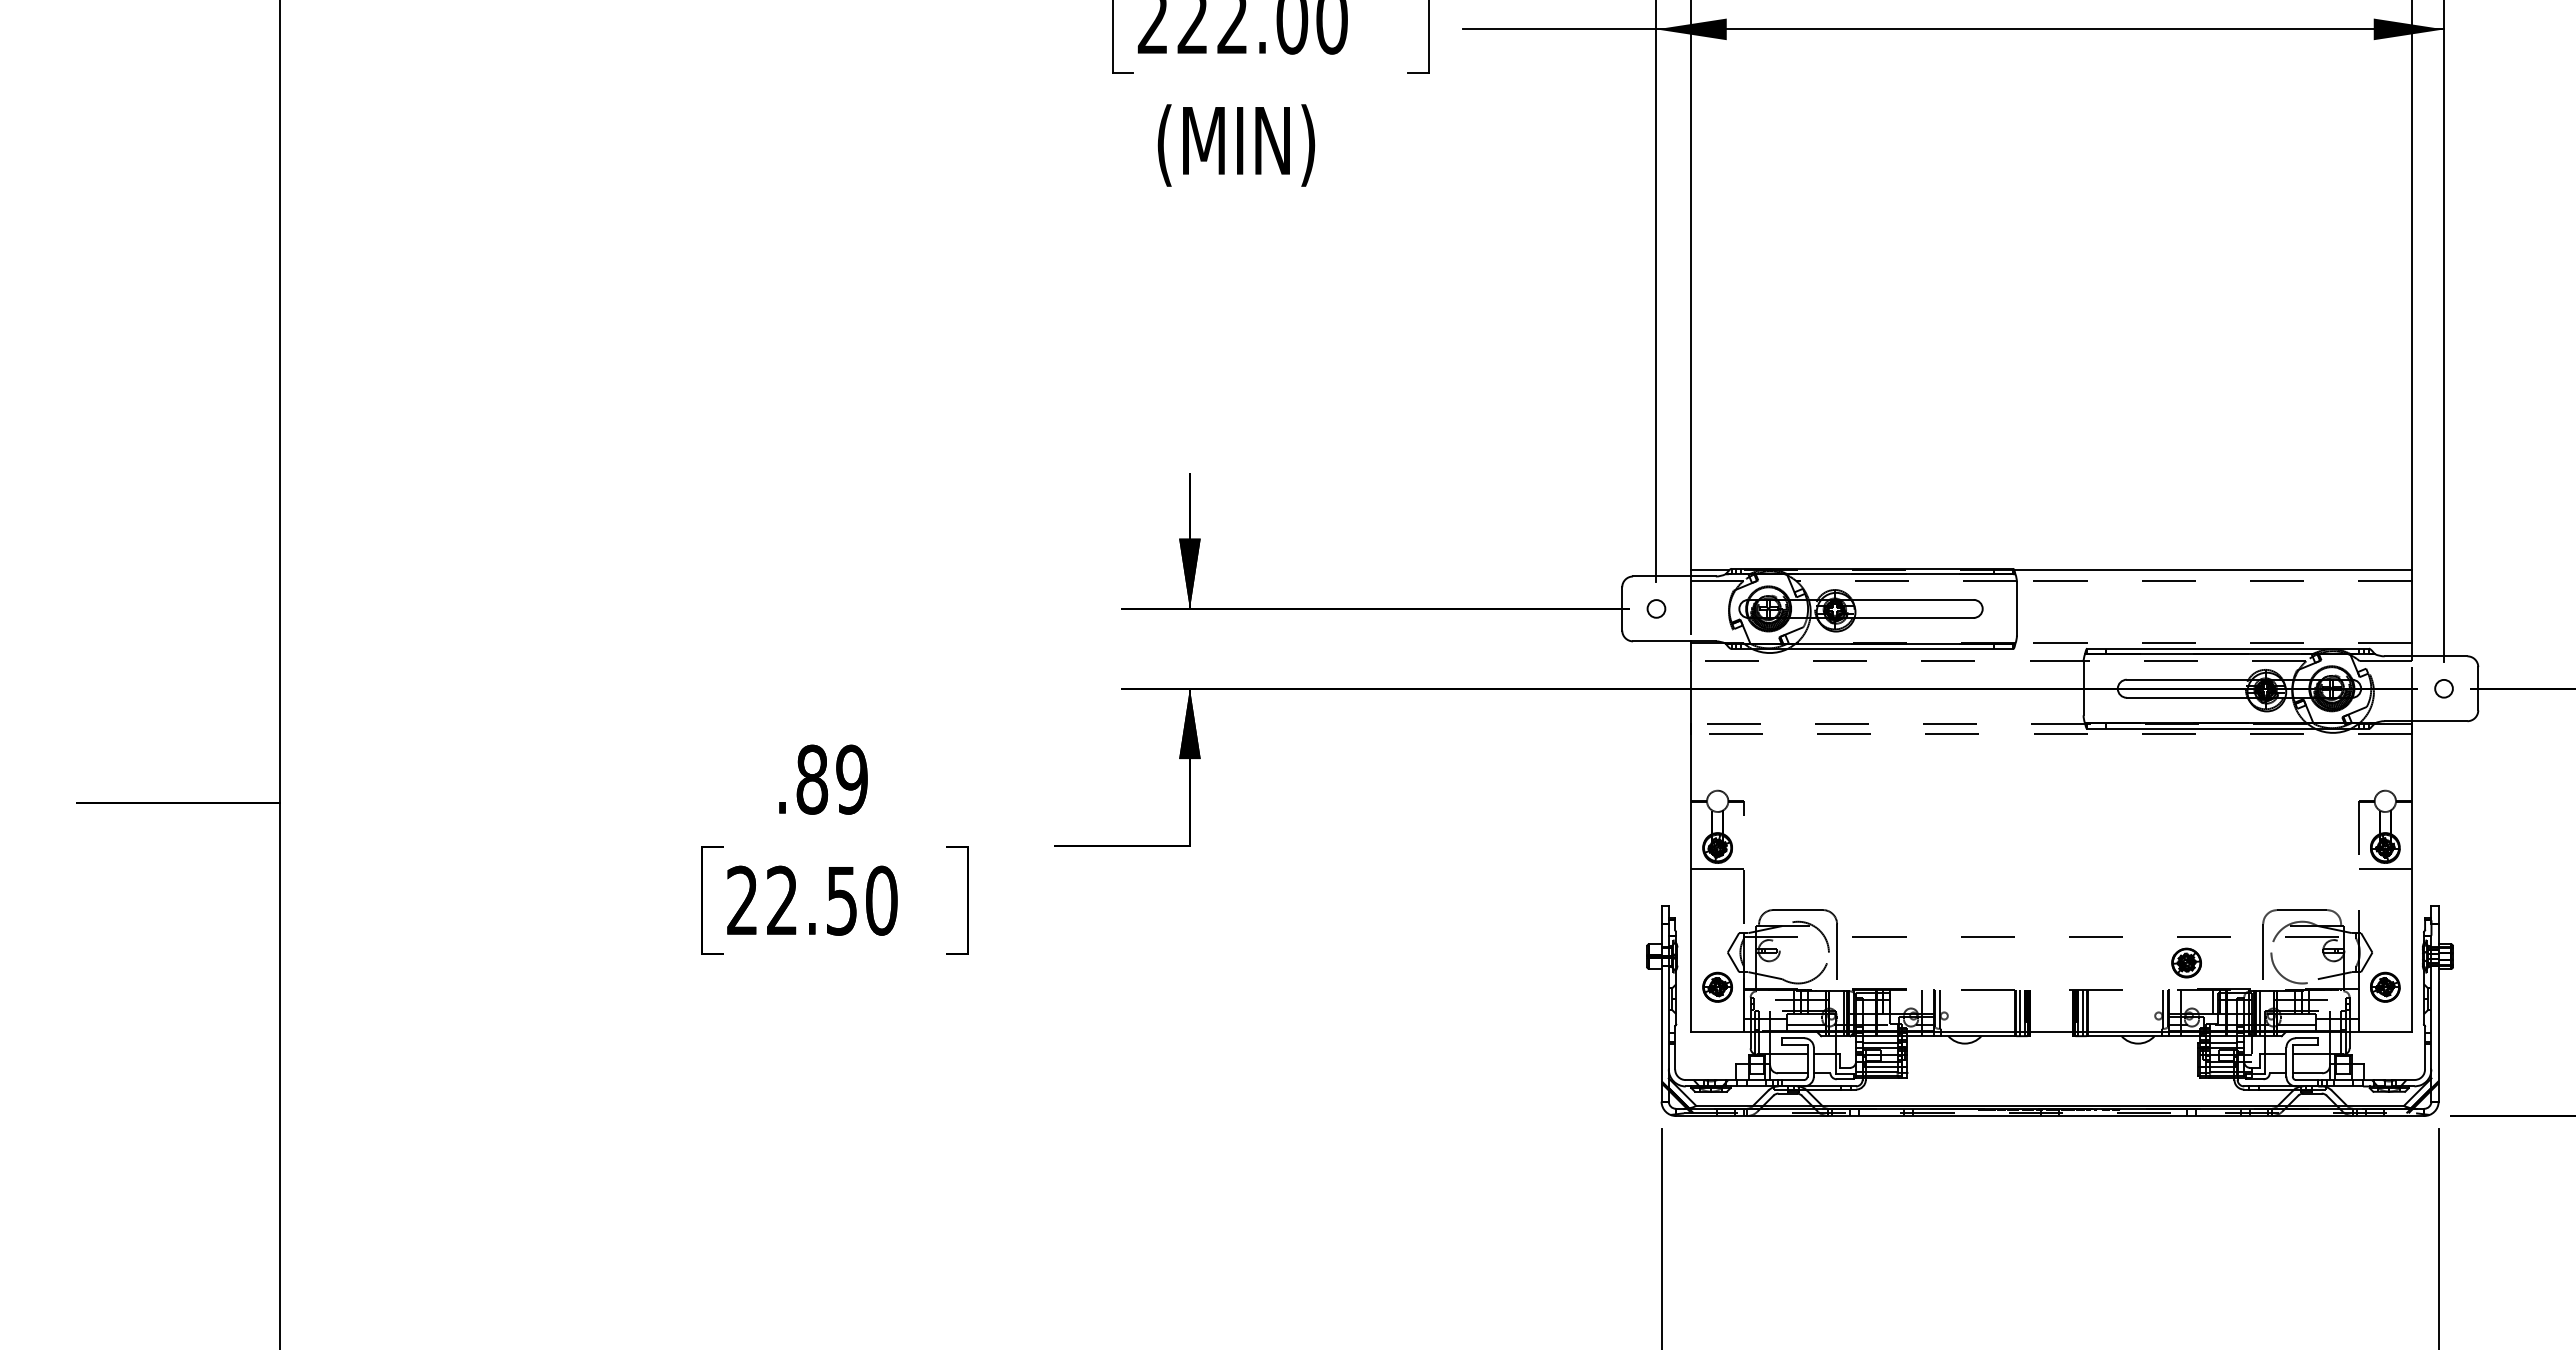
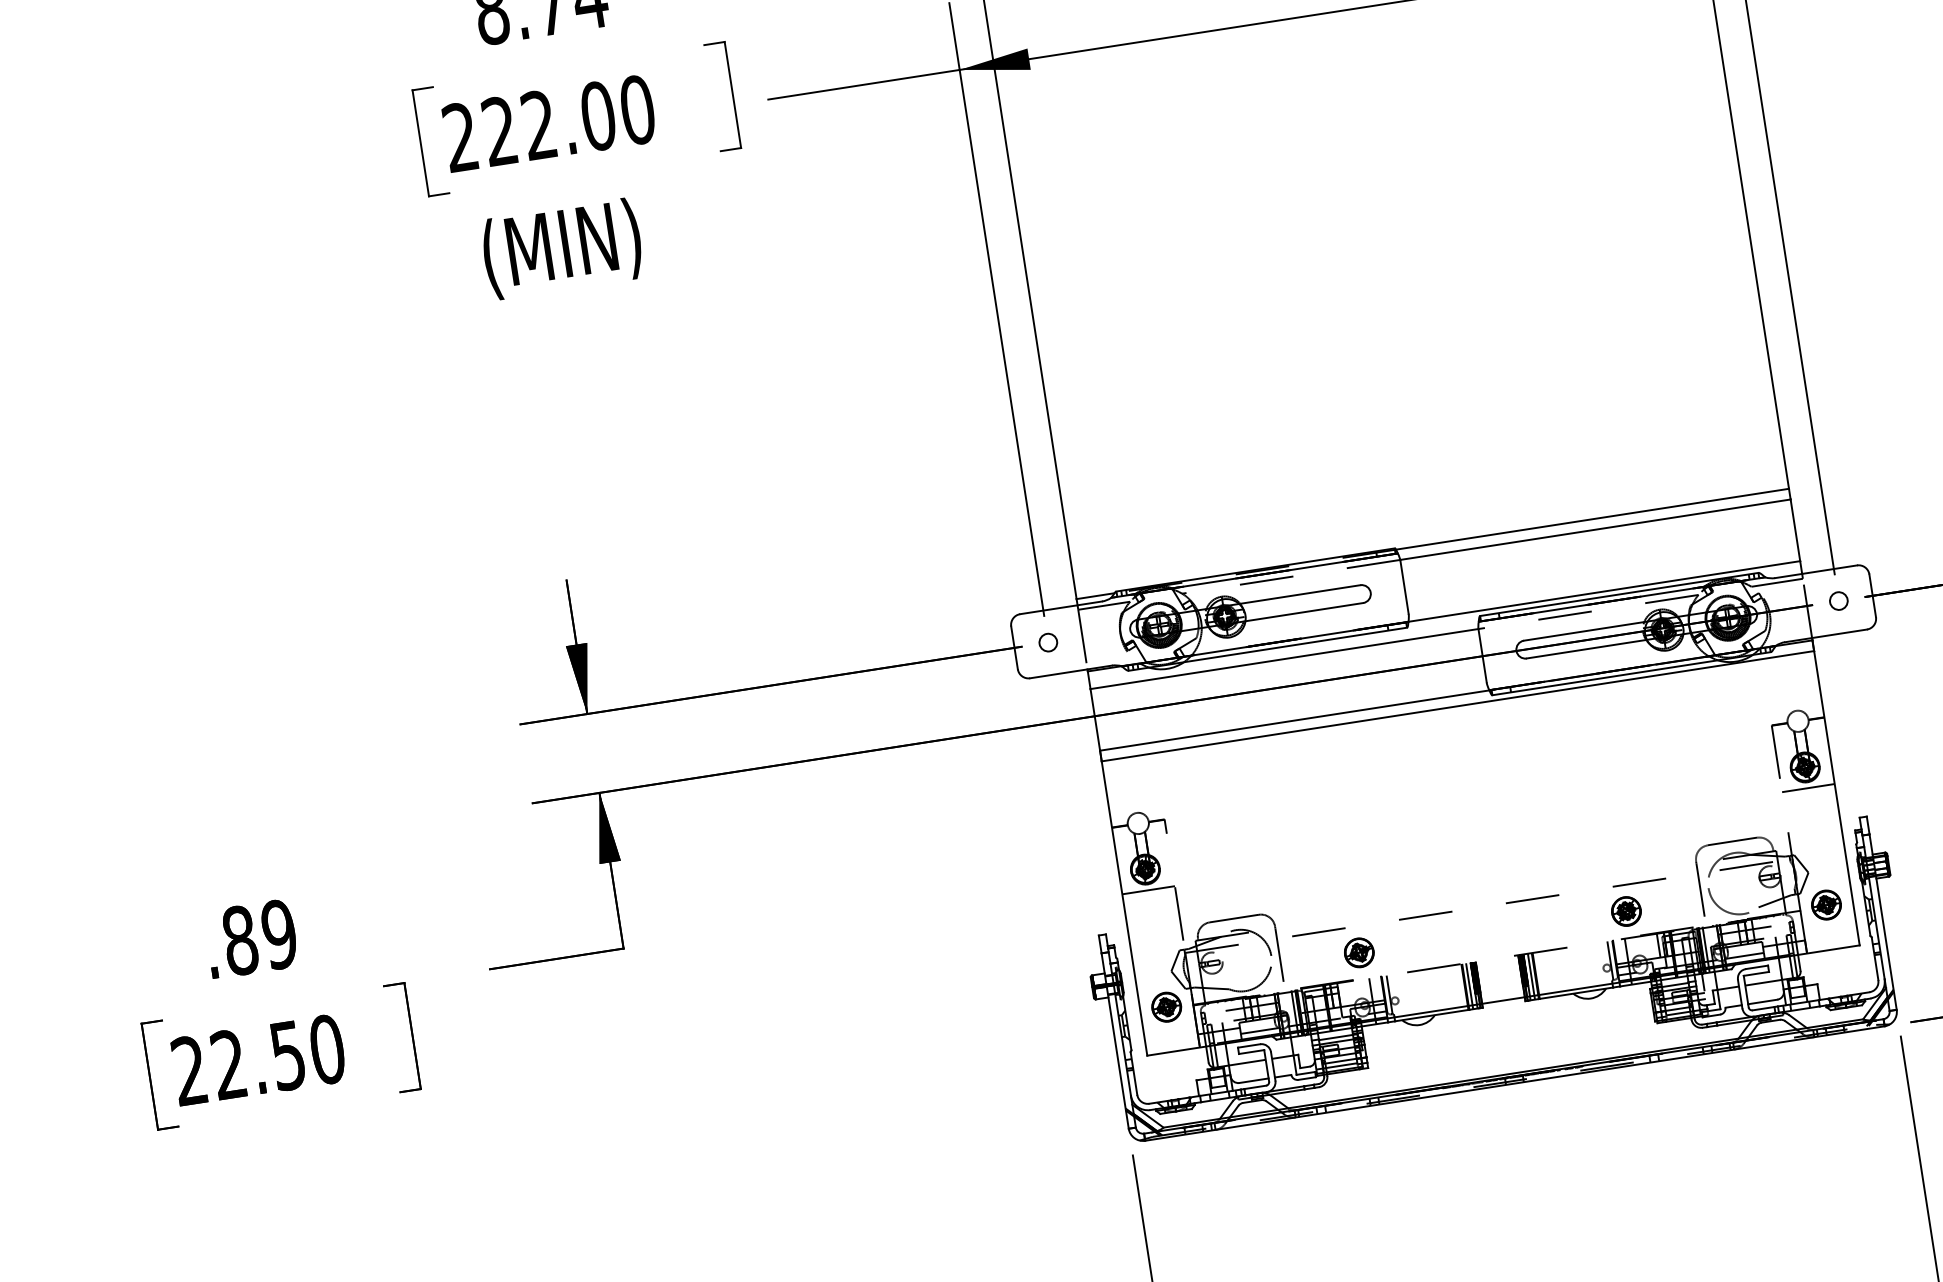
line: (2214, 581) -> (1595, 530), dashed -> solid
line: (2213, 643) -> (1604, 591), dashed -> solid
line: (1886, 661) -> (1283, 659), dashed -> solid
line: (1887, 723) -> (1294, 720), dashed -> solid
line: (2051, 734) -> (1457, 706), dashed -> solid
part: (1916, 962) -> (1359, 952), added

